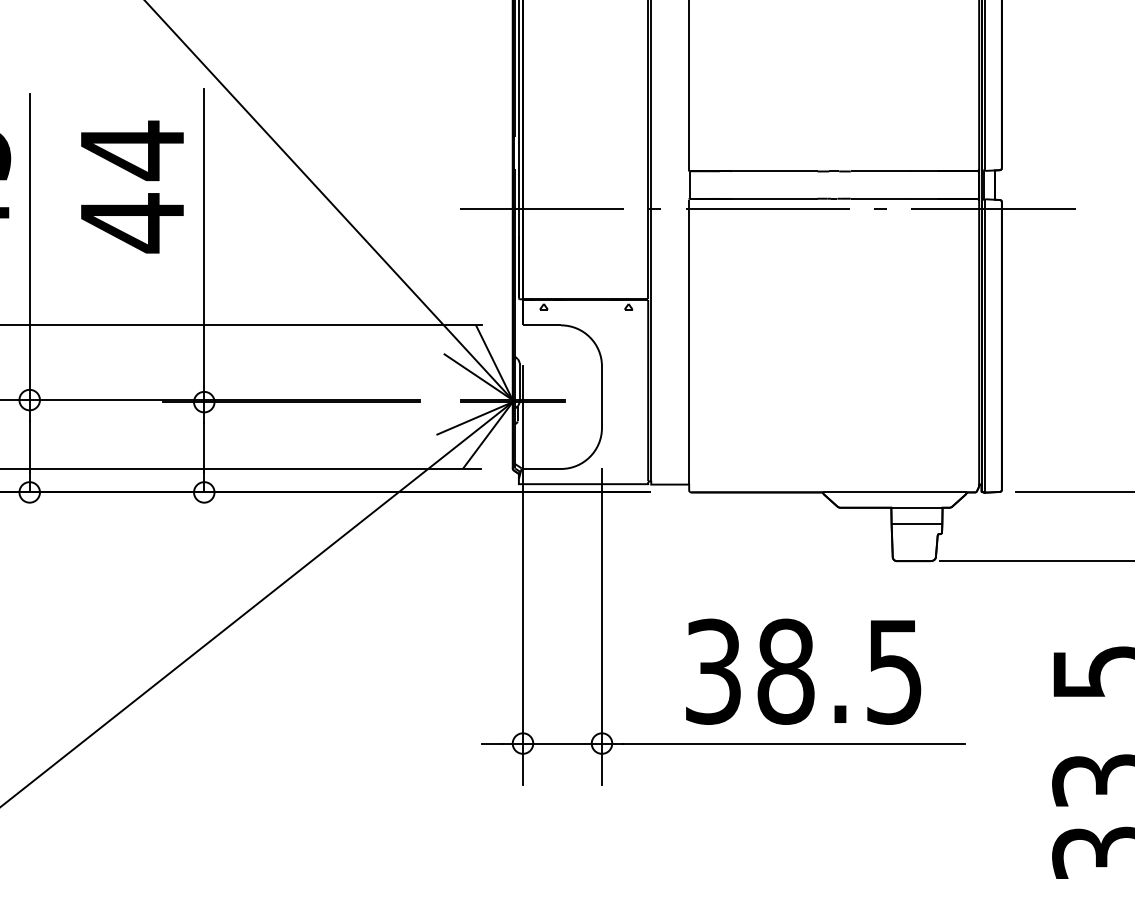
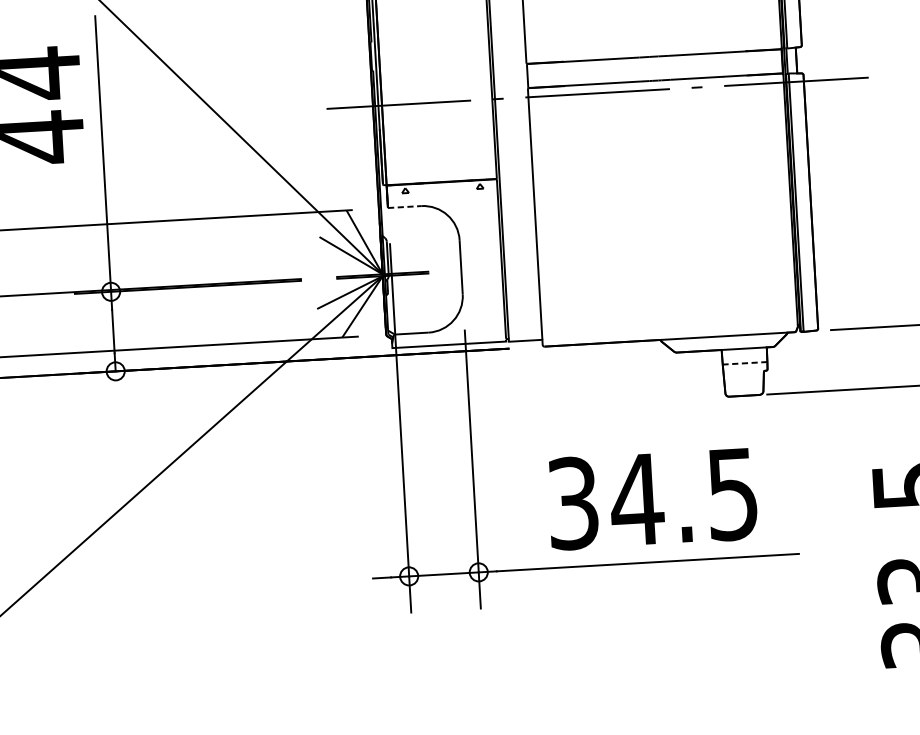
line: (542, 325) -> (405, 207), solid -> dashed
line: (916, 524) -> (744, 363), solid -> dashed
text: (785, 671) -> (636, 499), 38.5 -> 34.5

